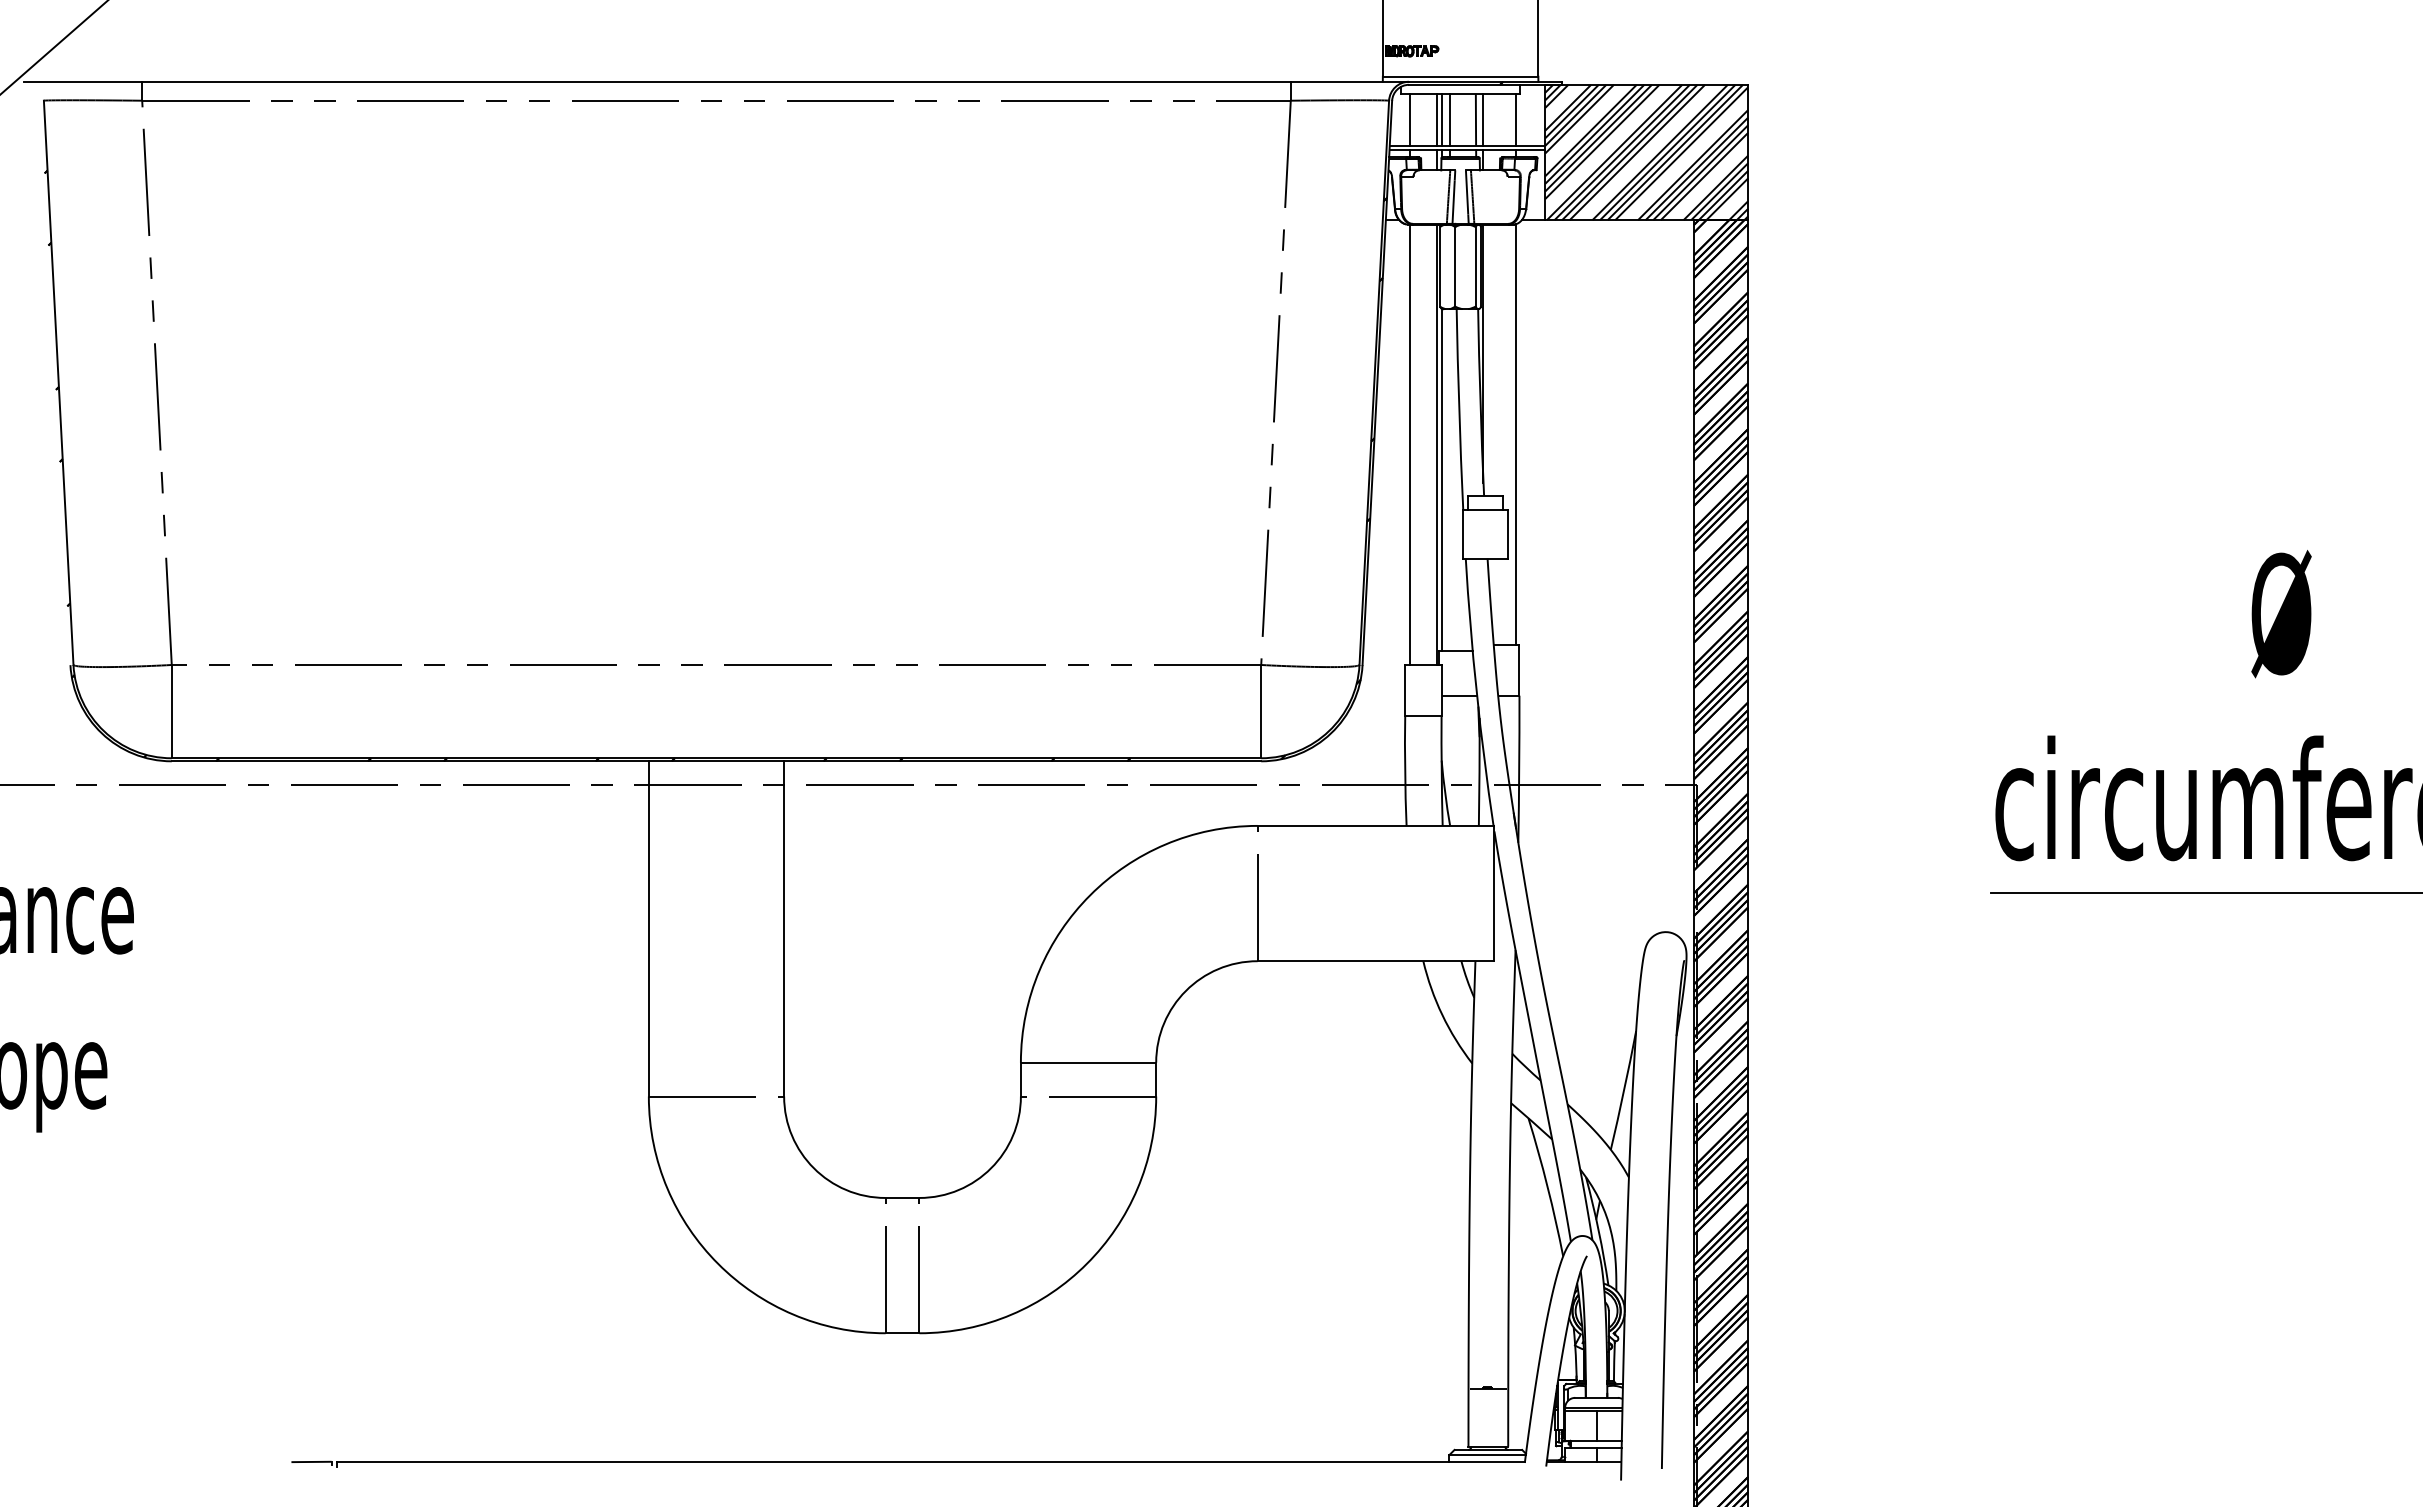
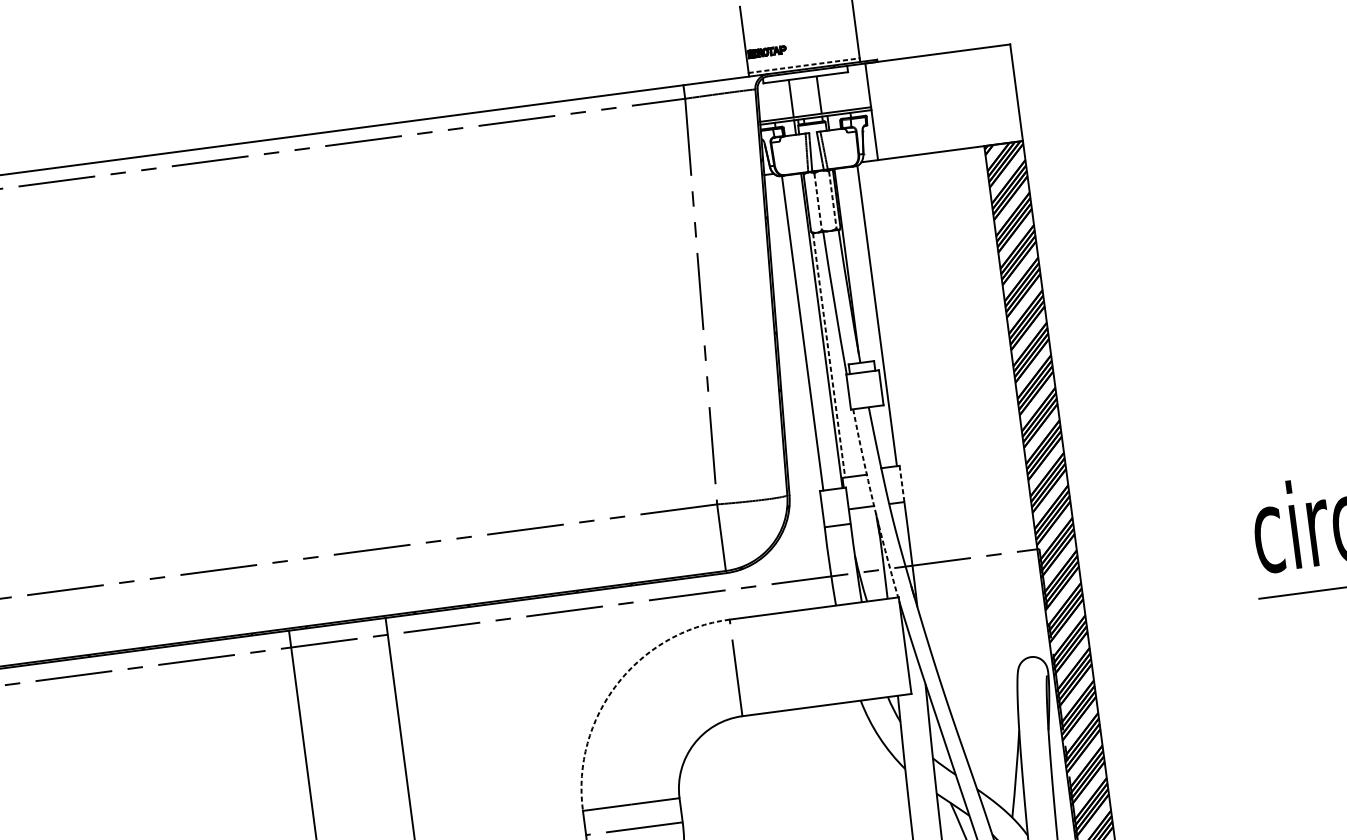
line: (1460, 76) -> (804, 65), solid -> dashed
line: (1409, 119) -> (771, 101), removed
line: (1442, 119) -> (795, 97), removed
line: (1450, 119) -> (801, 97), removed
line: (1483, 119) -> (824, 94), removed
line: (1515, 119) -> (847, 91), removed
hatch: (1646, 152) -> (944, 102), removed
line: (1455, 266) -> (818, 201), solid -> dashed
line: (1475, 266) -> (832, 199), solid -> dashed
line: (1442, 480) -> (829, 355), solid -> dashed
line: (1519, 669) -> (901, 483), solid -> dashed
arc: (1476, 692) -> (873, 503), solid -> dashed
arc: (1090, 895) -> (616, 685), solid -> dashed

